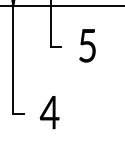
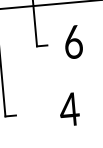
text: (87, 45) -> (73, 41), 5 -> 6
text: (49, 112) -> (69, 109), moved

